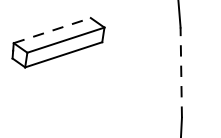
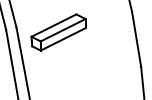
line: (53, 30) -> (54, 25), dashed -> solid
line: (181, 72) -> (136, 39), dashed -> solid

